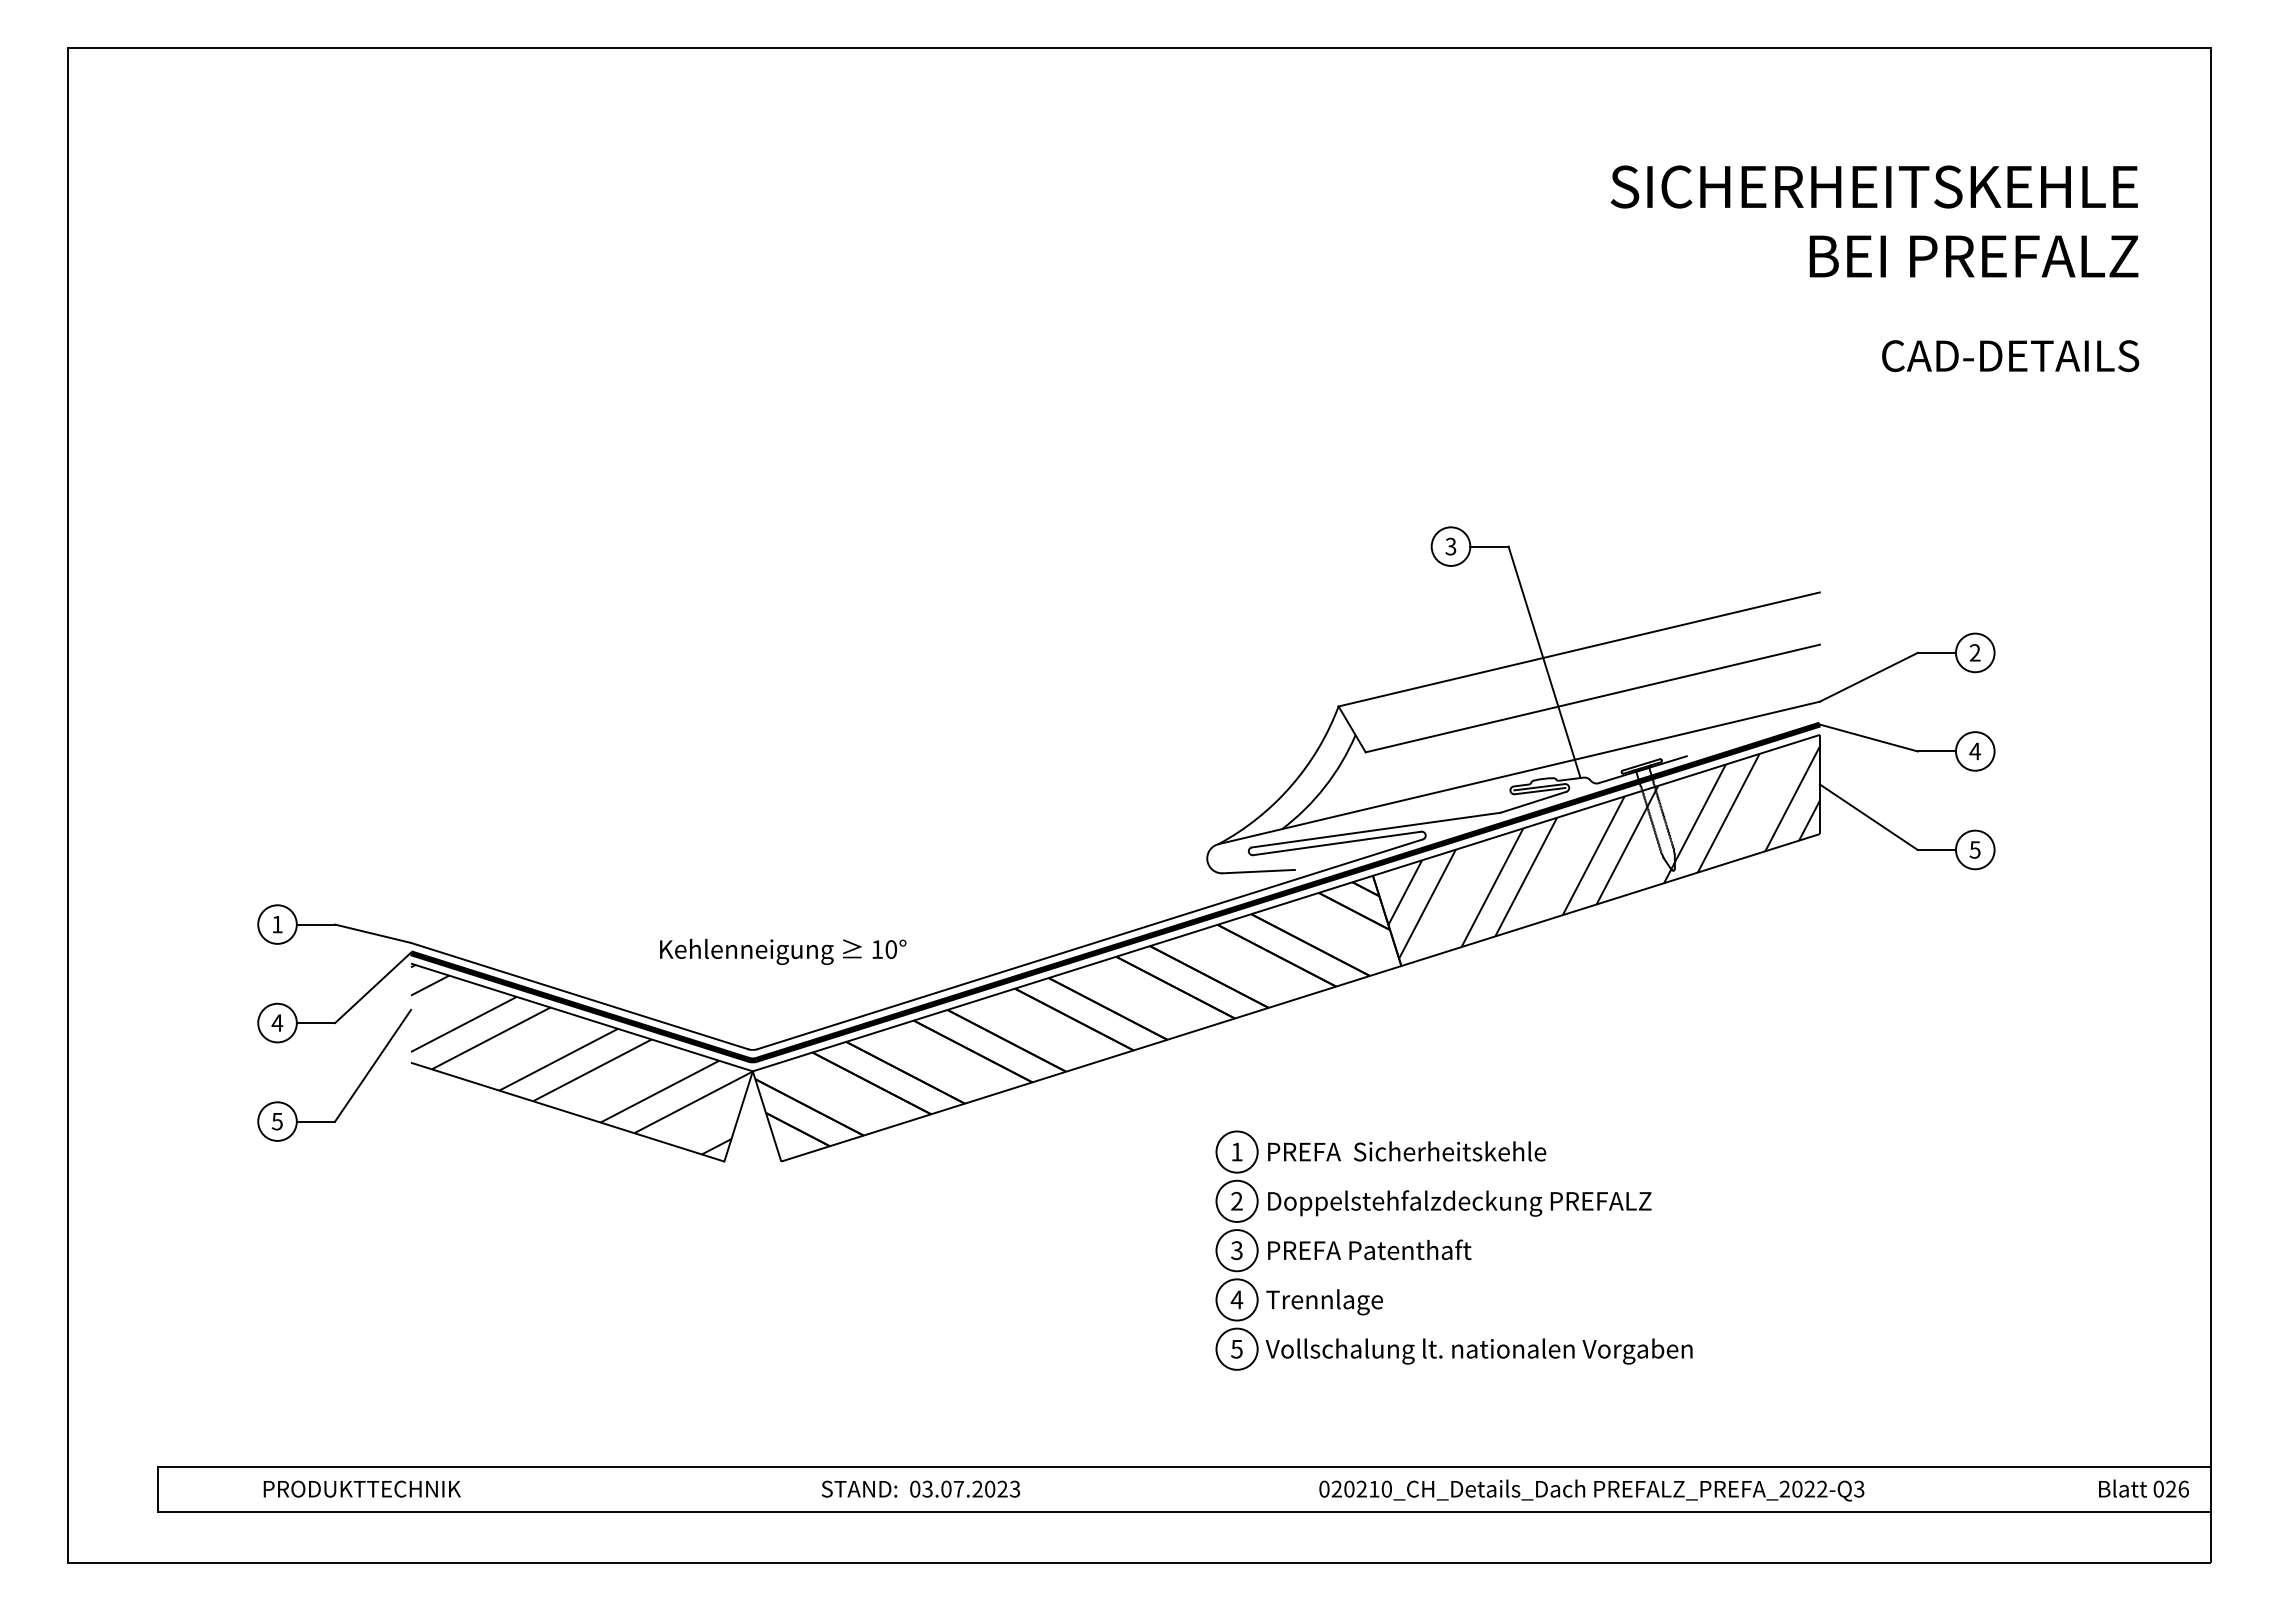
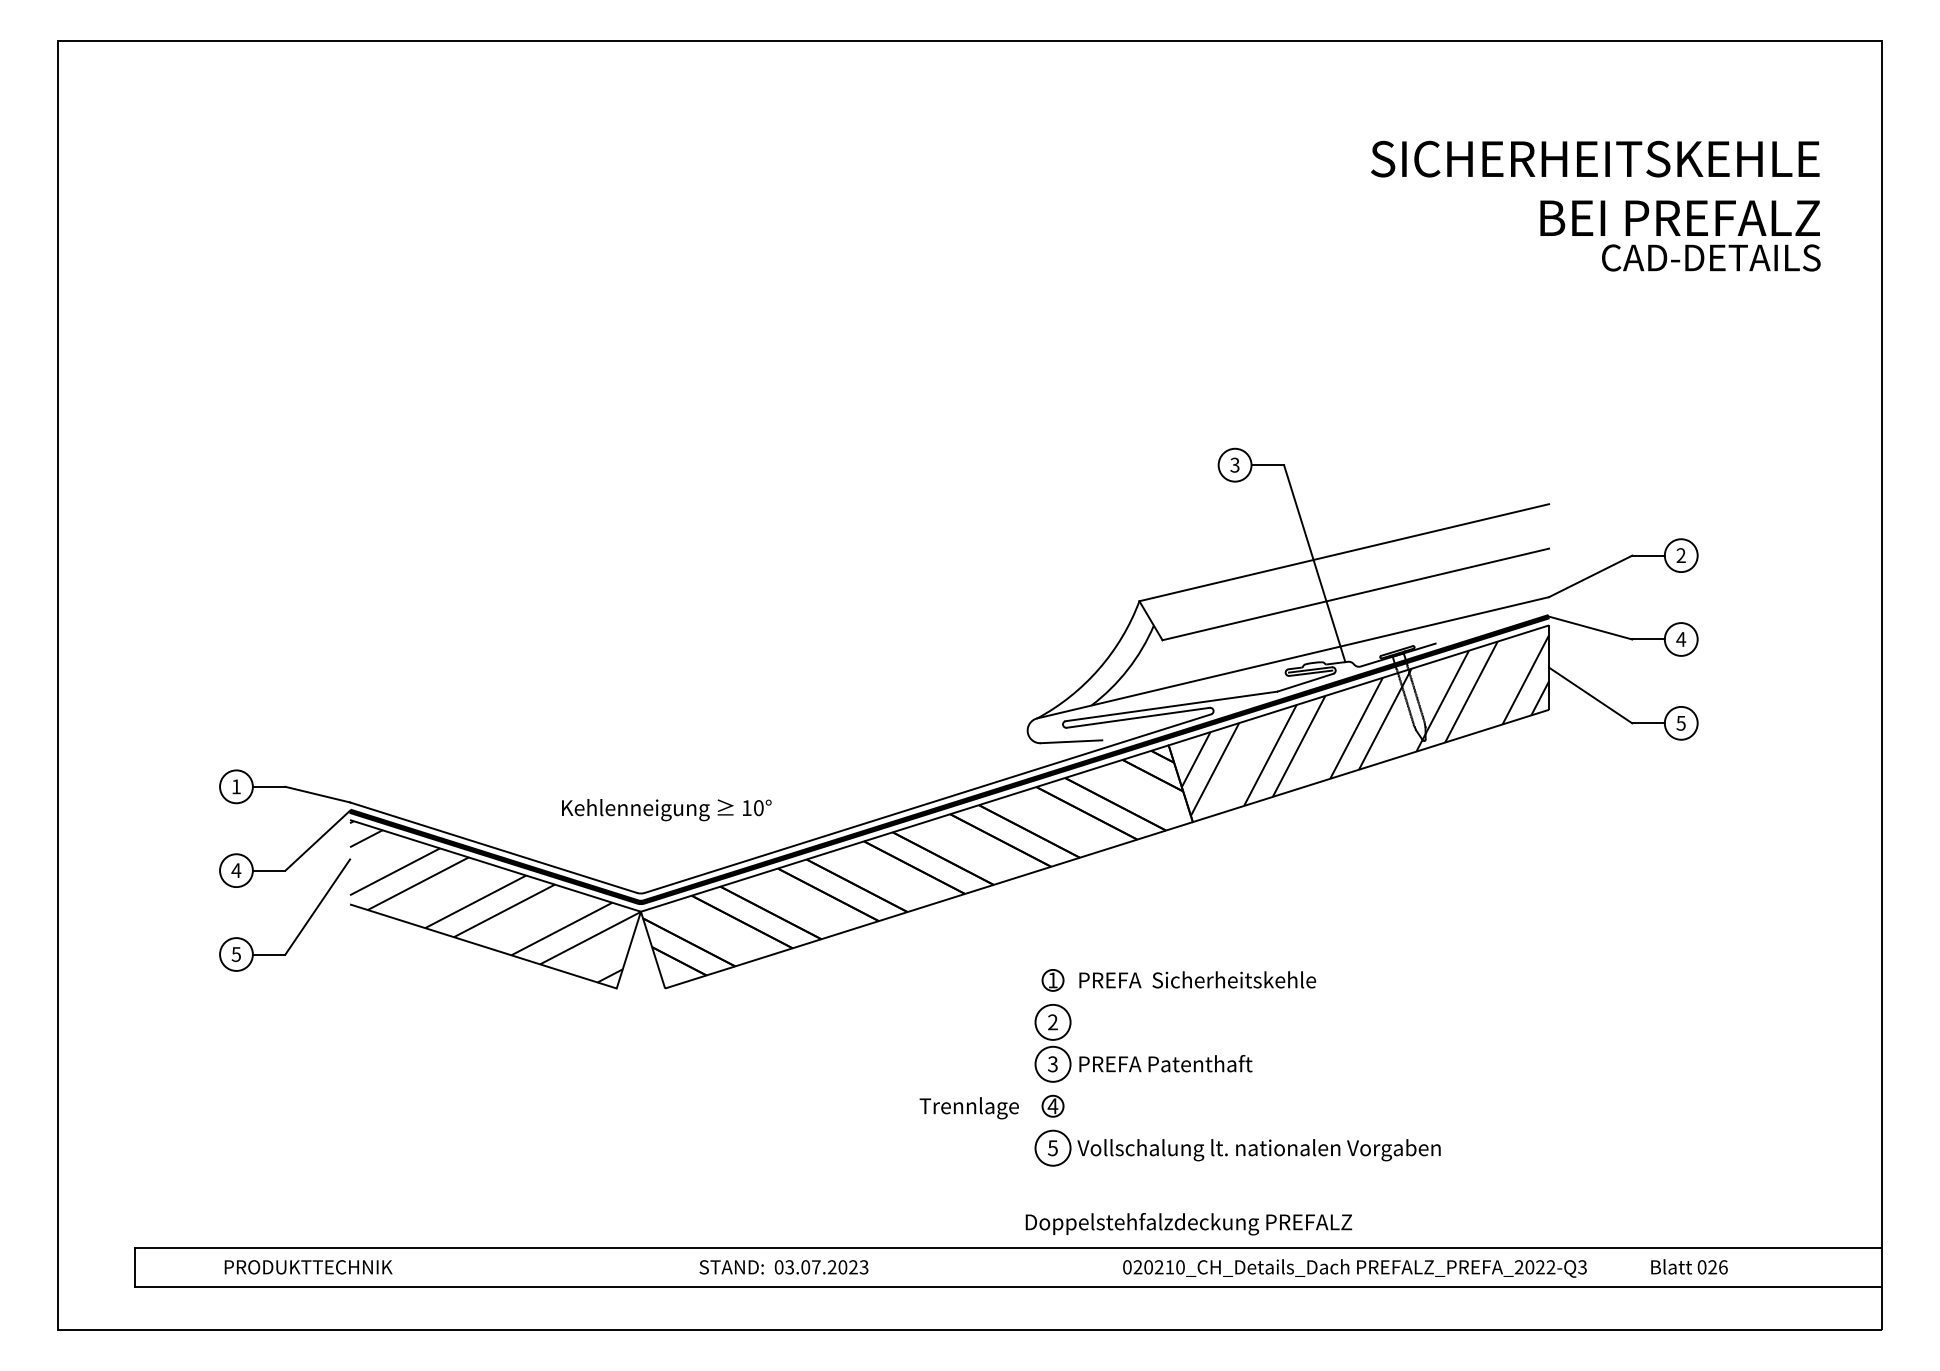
text: (2010, 356) -> (1711, 258), moved
circle: (1236, 1151) -> (1052, 979), size x0.6
text: (1459, 1203) -> (1188, 1224), moved
circle: (1236, 1299) -> (1052, 1105), size x0.6
text: (1324, 1302) -> (969, 1108), moved
text: (2143, 1488) -> (1689, 1266), moved

